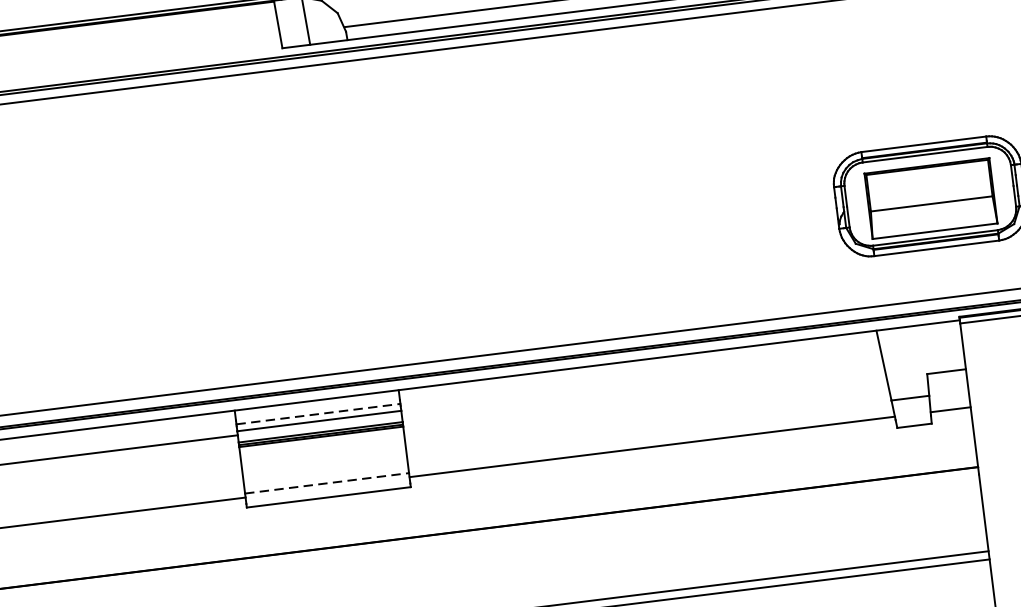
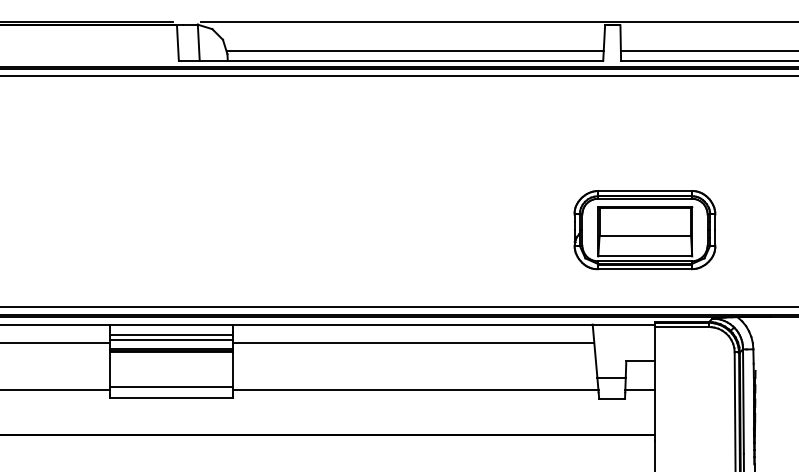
line: (641, 385) -> (413, 343), added
line: (318, 413) -> (171, 334), dashed -> solid
line: (326, 482) -> (171, 386), dashed -> solid

